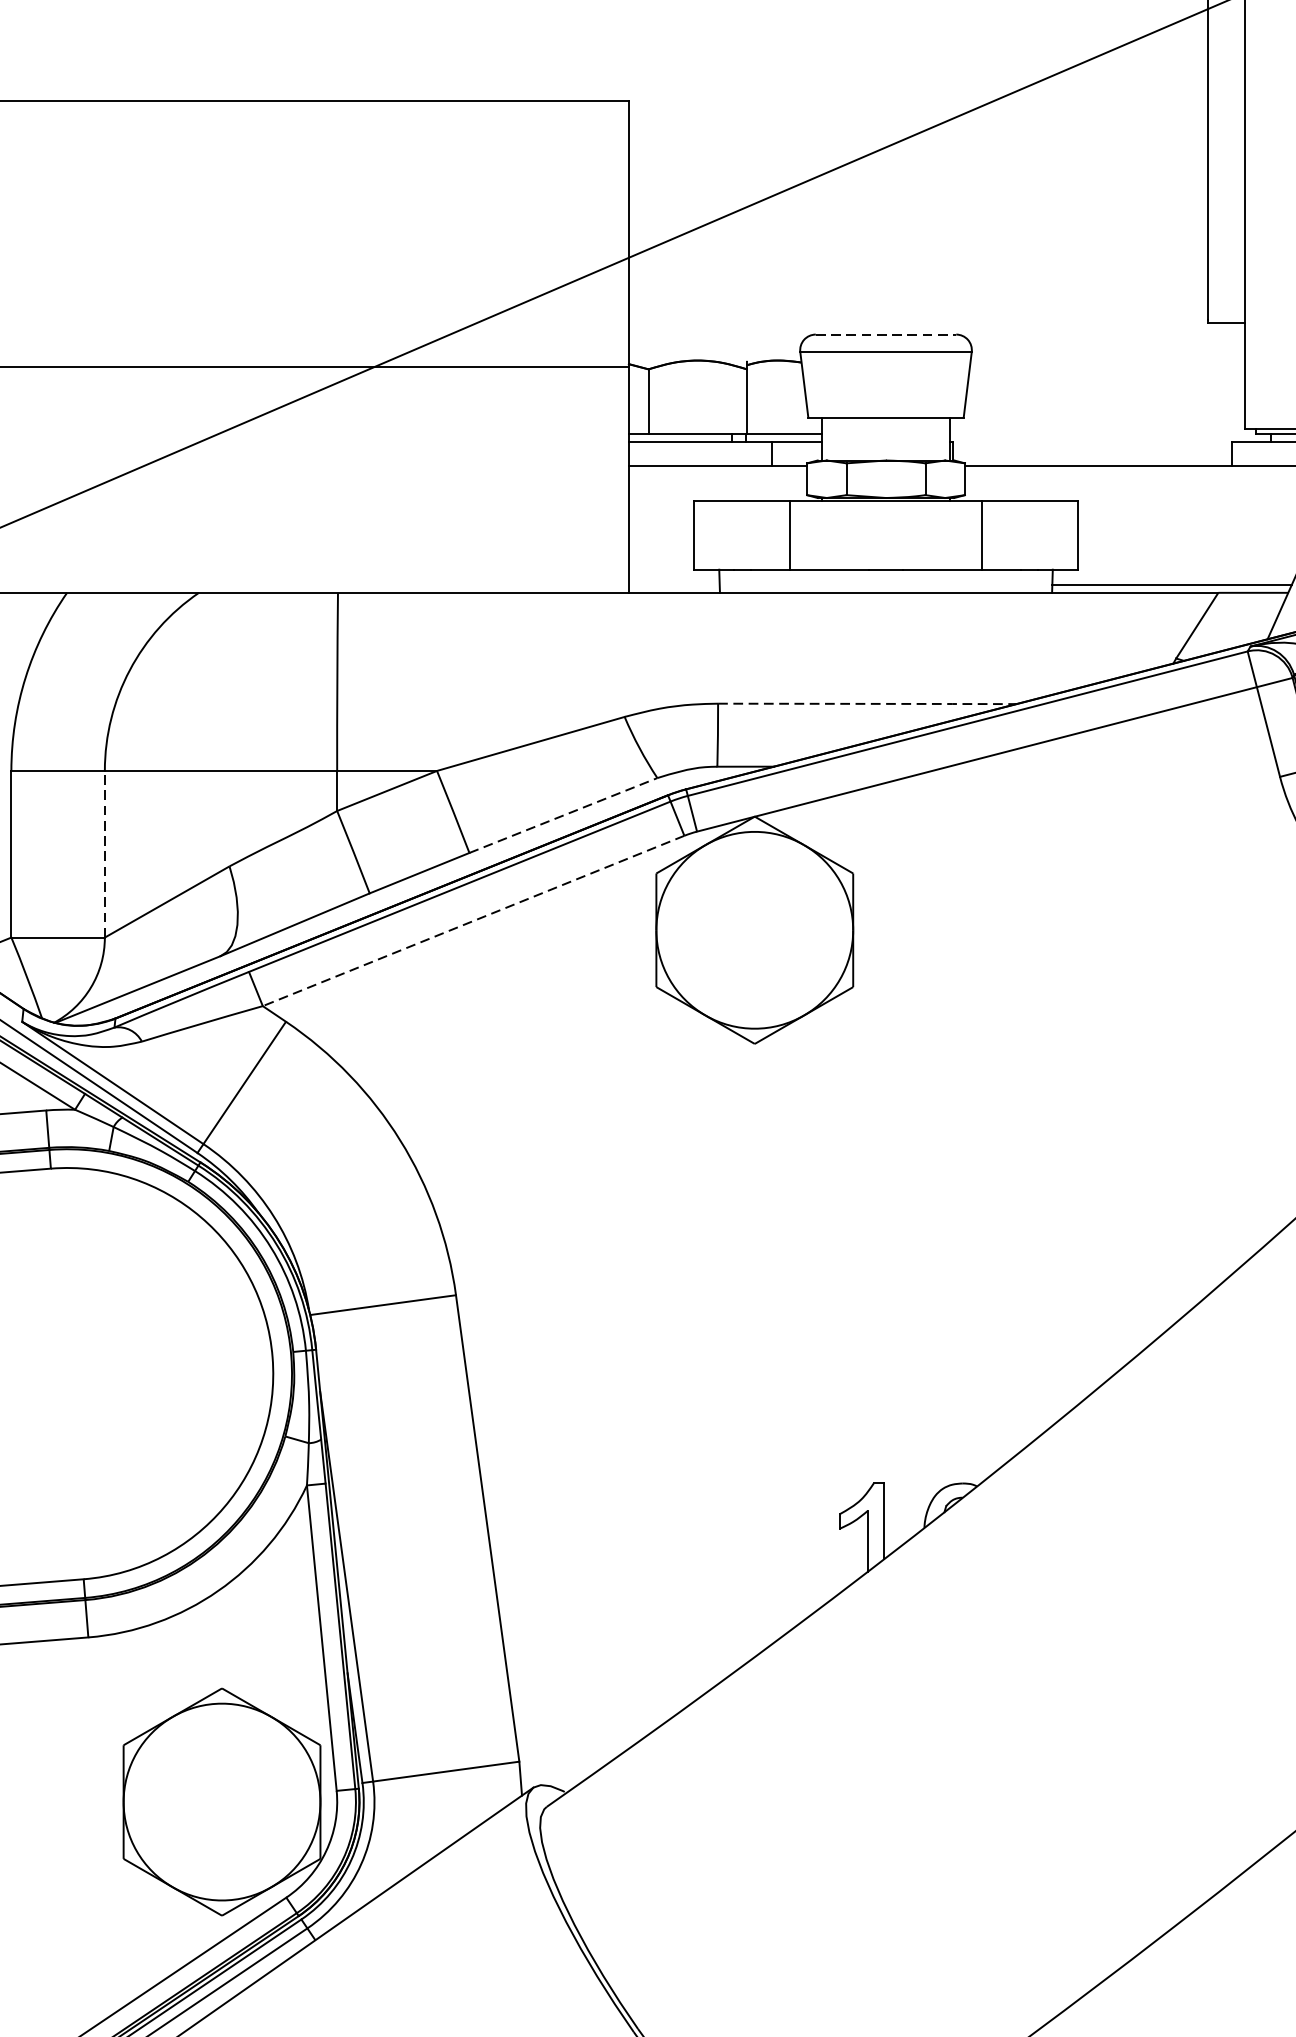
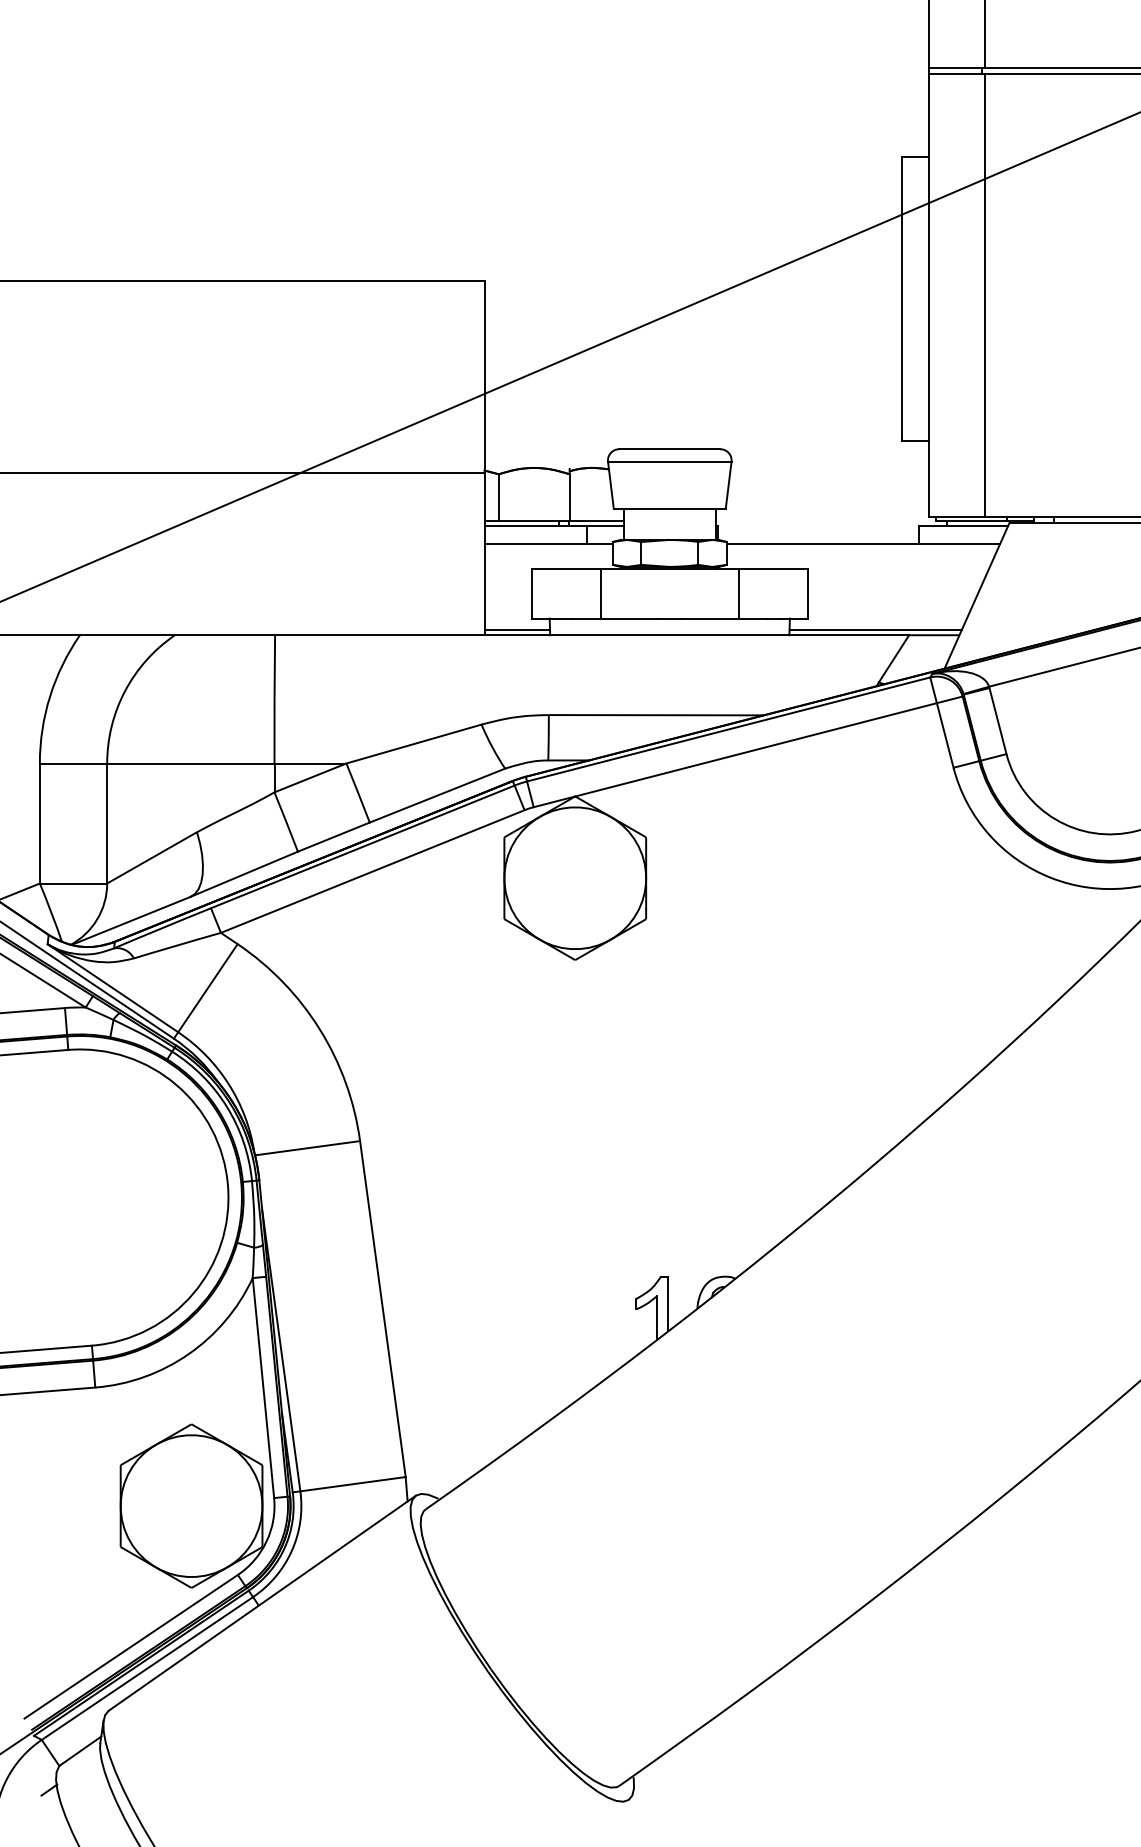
line: (885, 334) -> (669, 449), dashed -> solid
line: (674, 584) -> (517, 629), added
line: (868, 704) -> (657, 715), dashed -> solid
line: (563, 815) -> (437, 795), dashed -> solid
line: (105, 854) -> (107, 823), dashed -> solid
line: (473, 920) -> (372, 871), dashed -> solid

